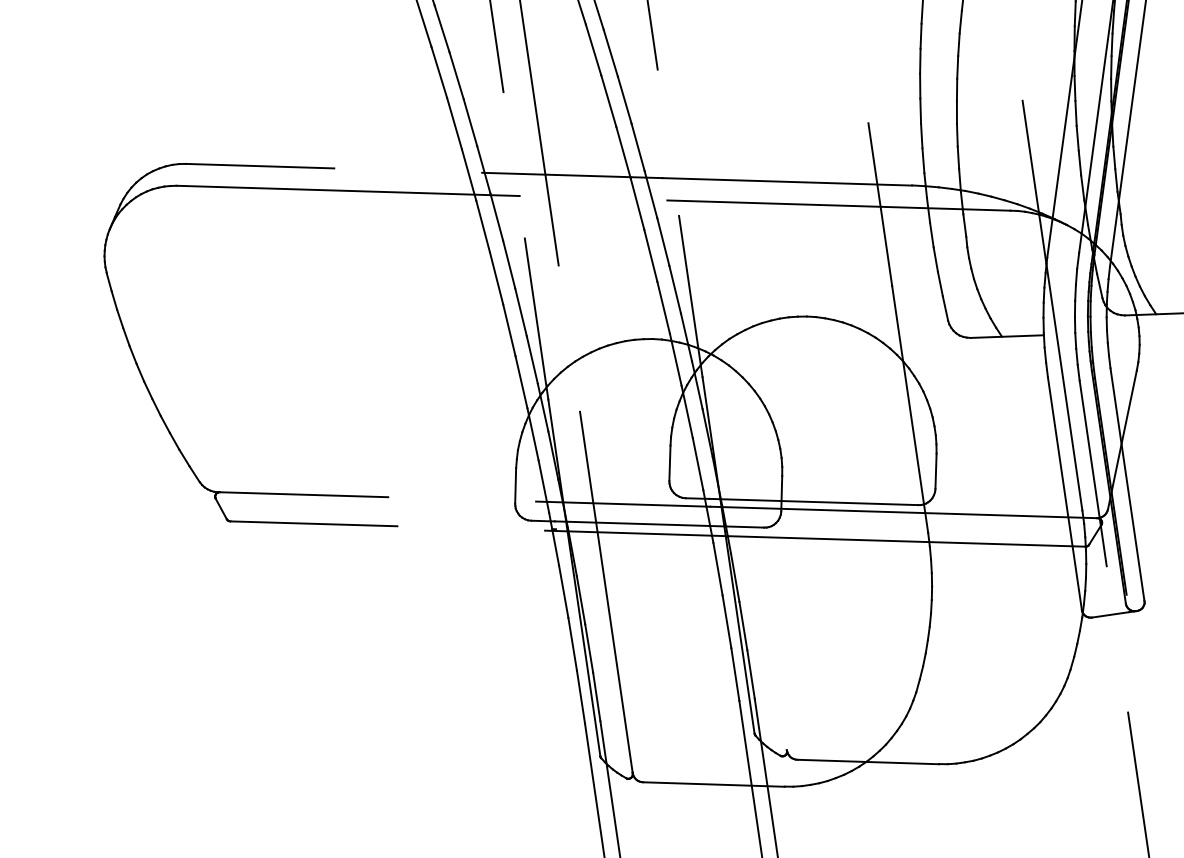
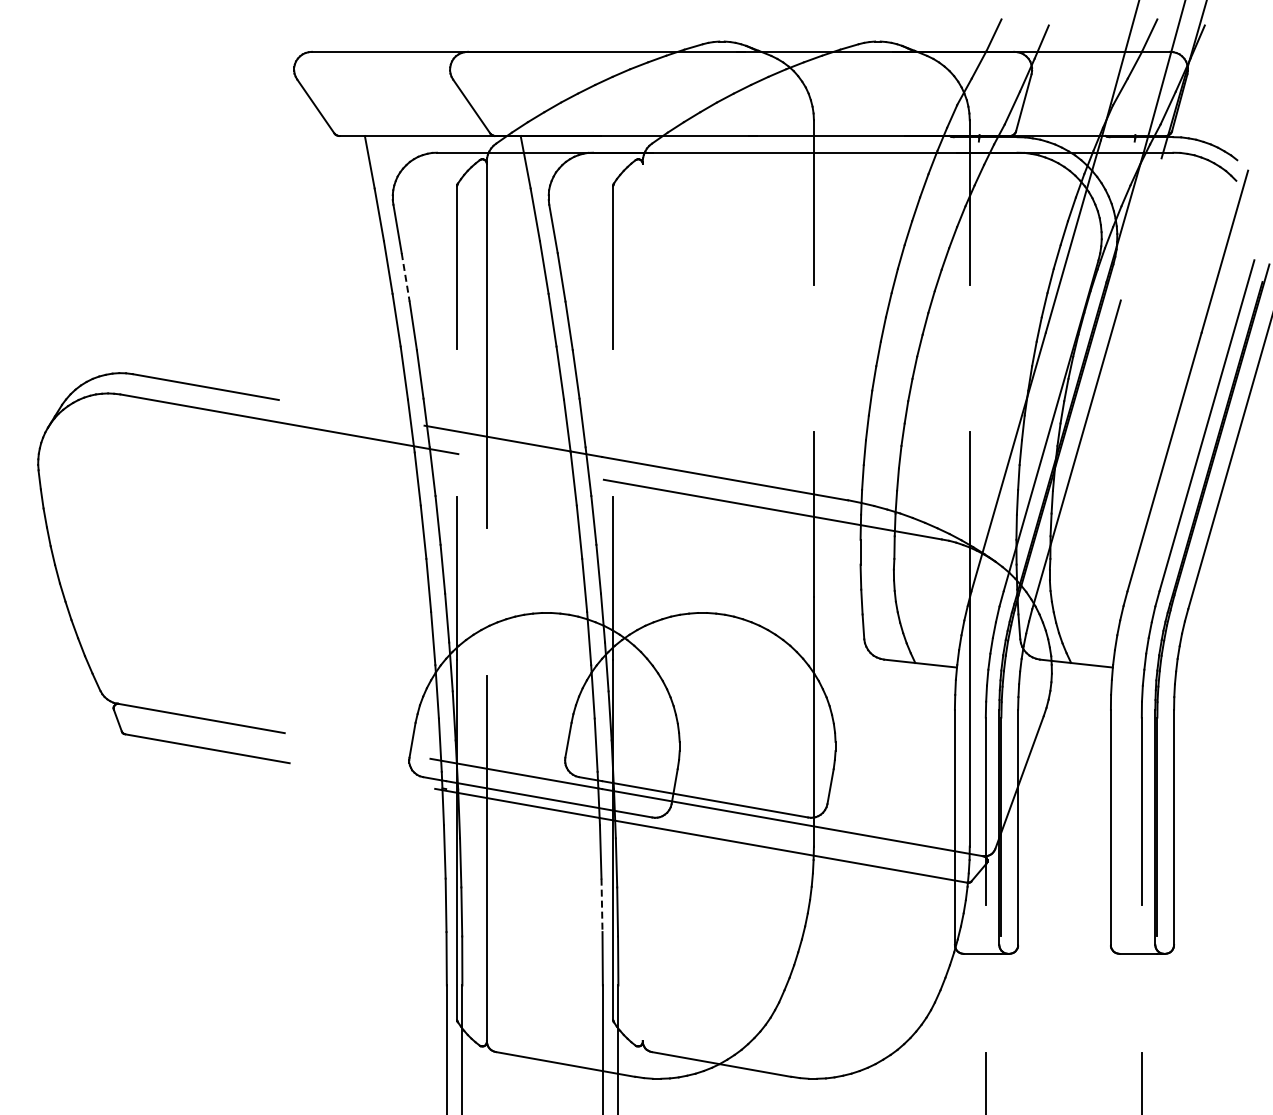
line: (441, 28) -> (405, 277), solid -> dashed
line: (727, 621) -> (602, 905), solid -> dashed

